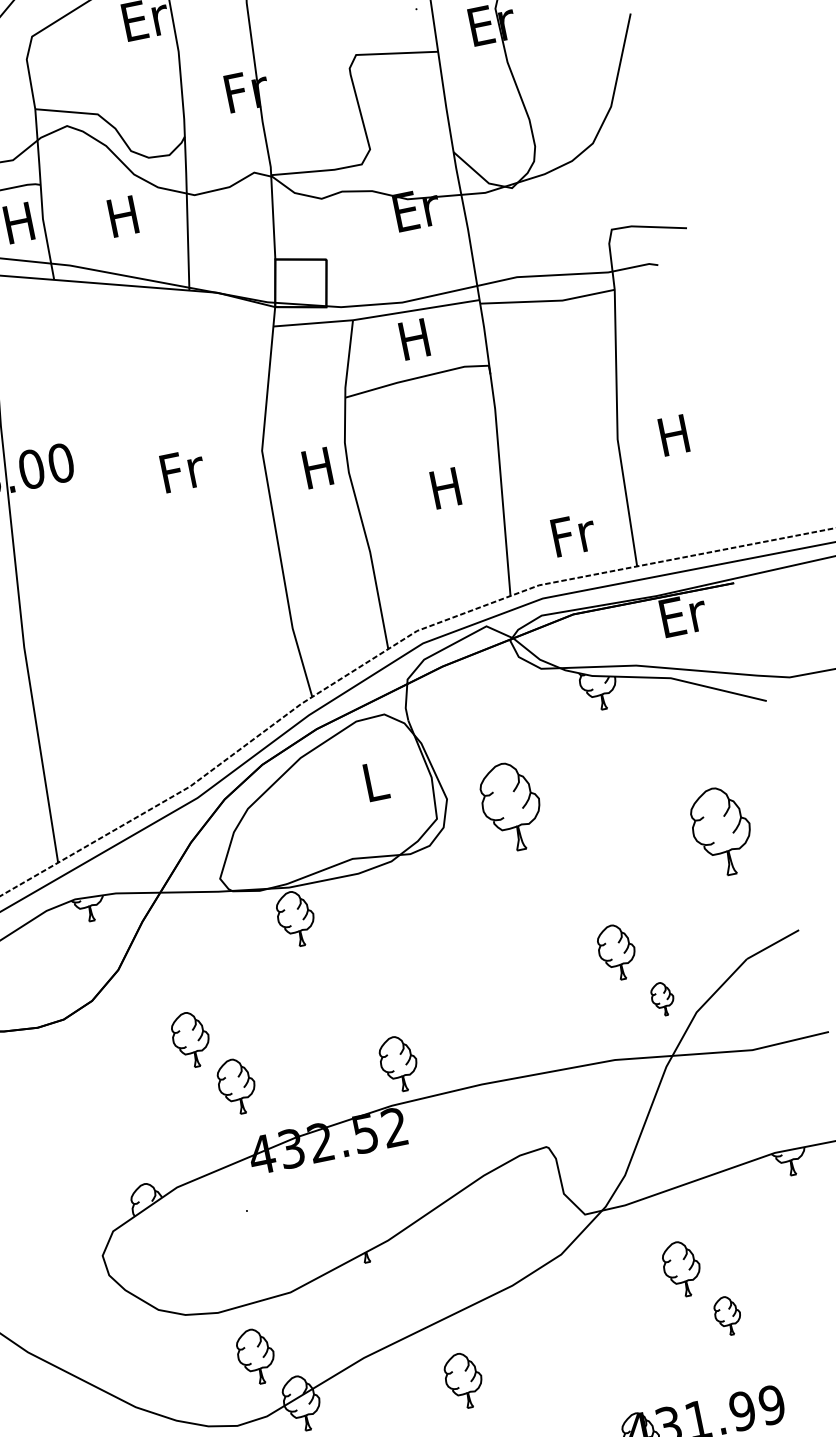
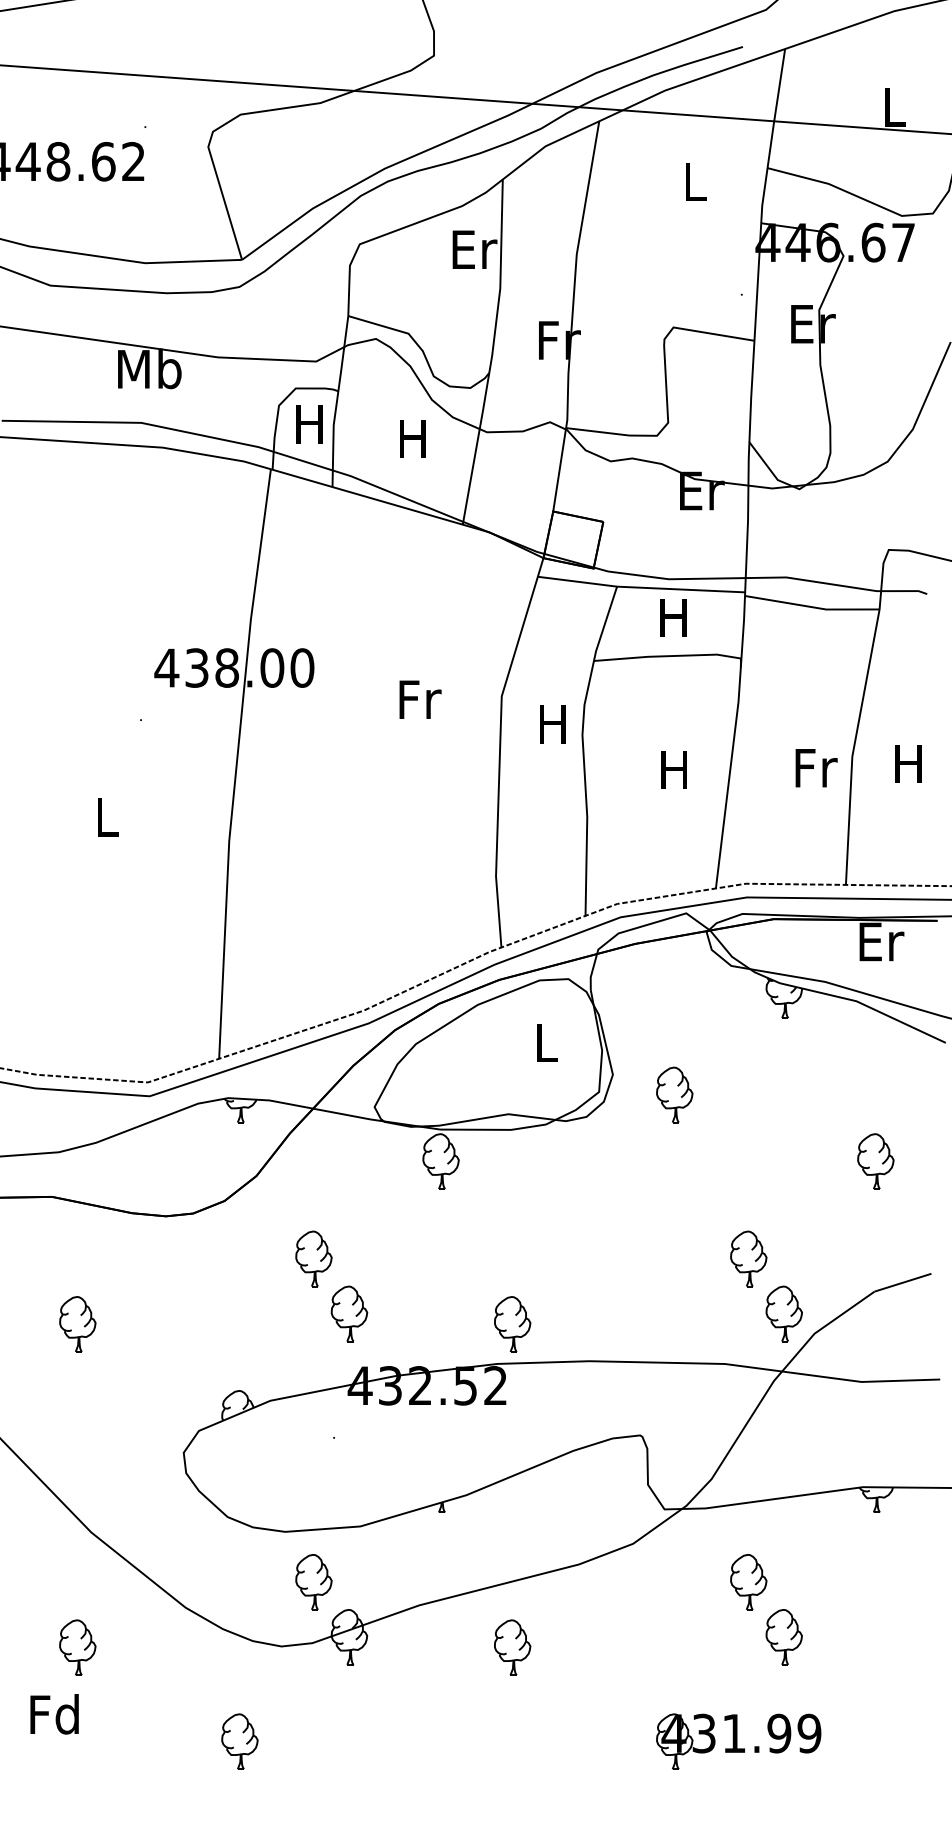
text: (574, 535) -> (816, 768), moved
part: (511, 806) -> (674, 1094), size x0.62
part: (721, 831) -> (875, 1161), size x0.62
part: (662, 998) -> (783, 1313), size x1.67
part: (727, 1316) -> (783, 1637), size x1.43

